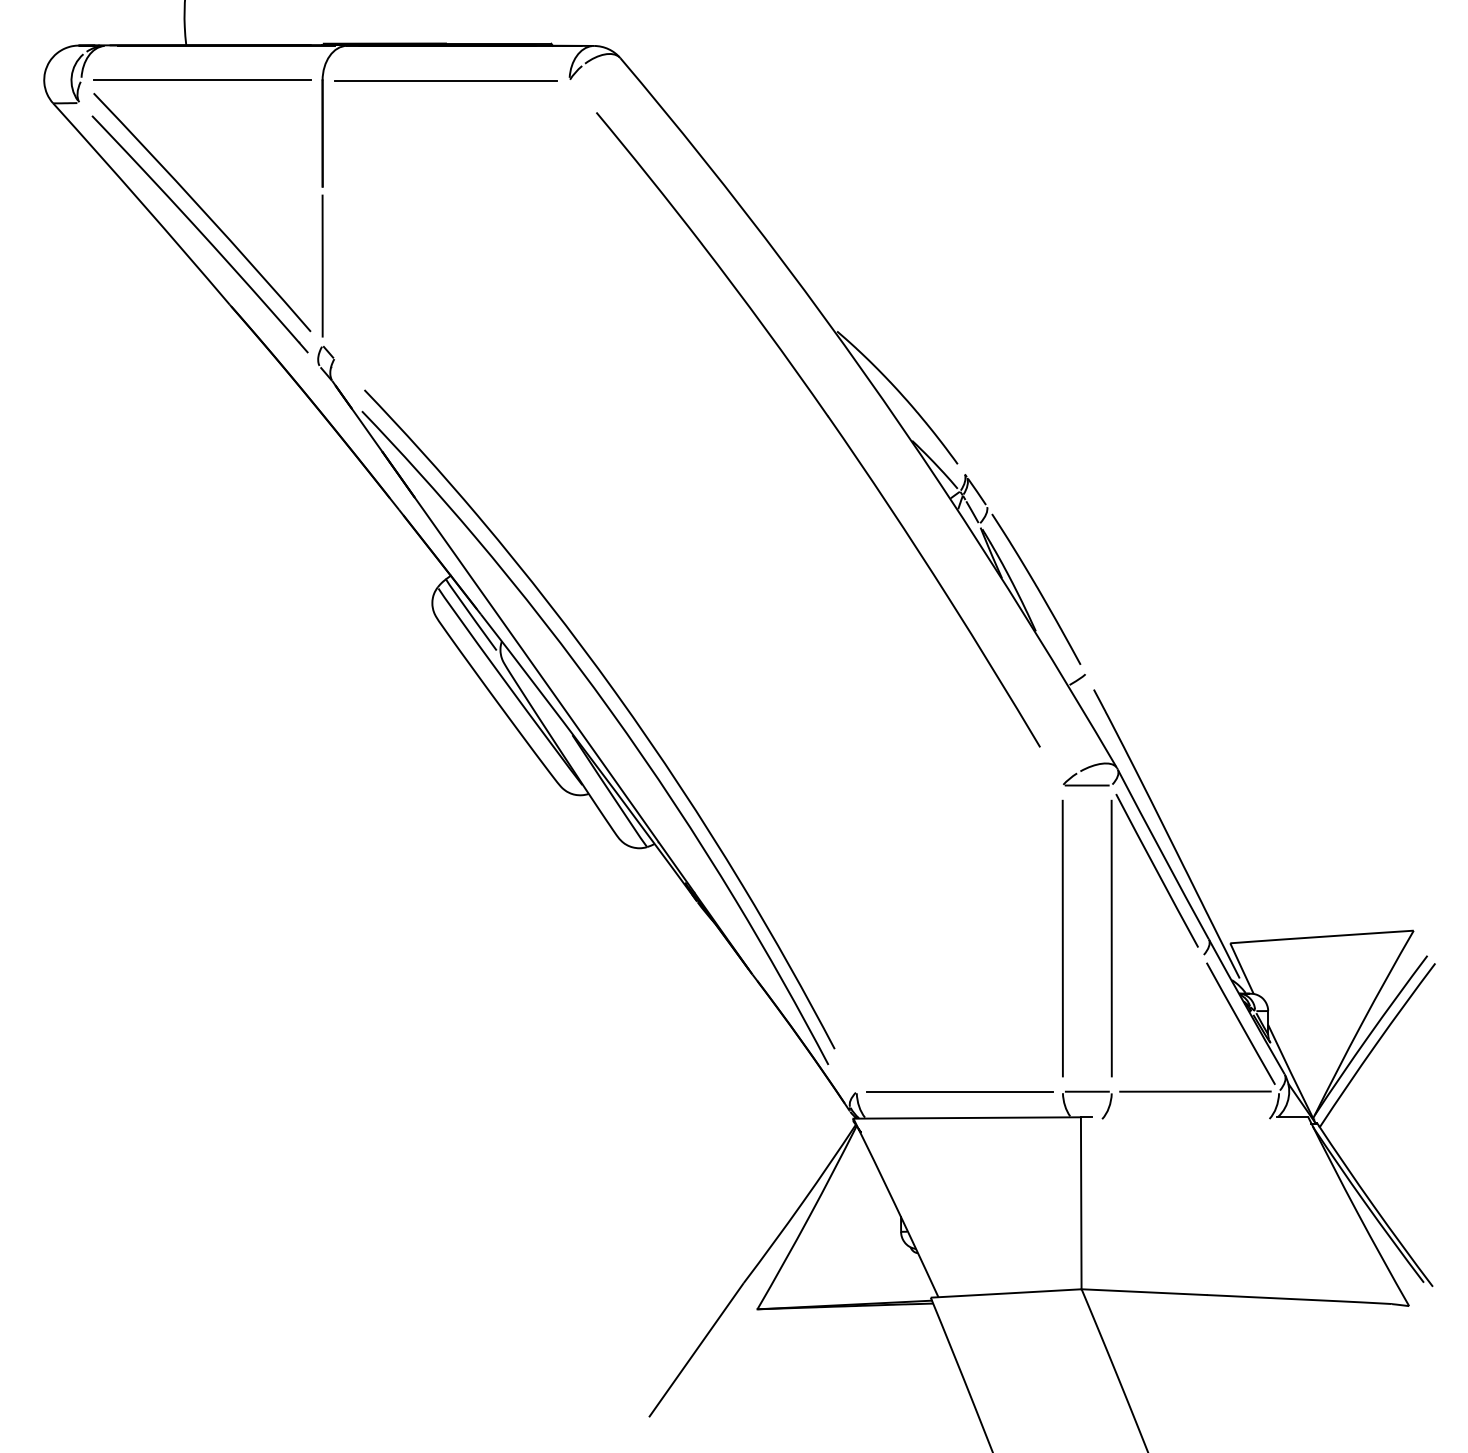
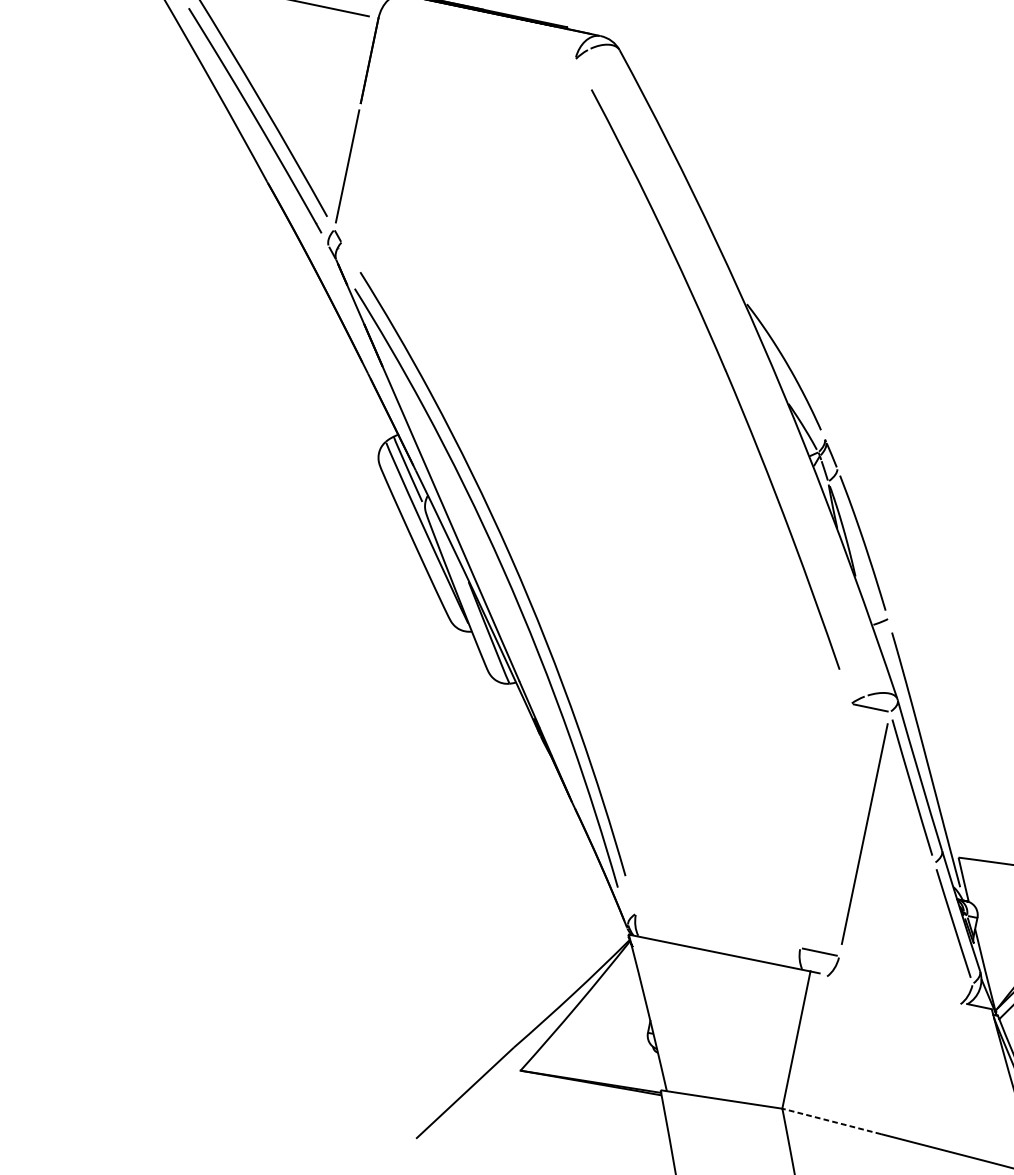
line: (445, 80) -> (476, 38), removed
line: (1062, 938) -> (825, 825), removed
line: (959, 1091) -> (717, 930), removed
line: (1195, 1091) -> (906, 969), removed
line: (1144, 1292) -> (831, 1121), solid -> dashed

